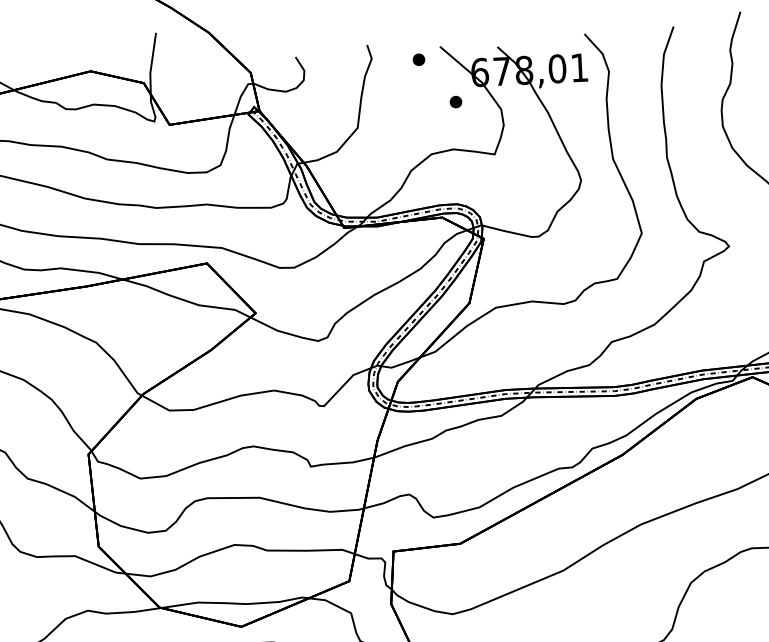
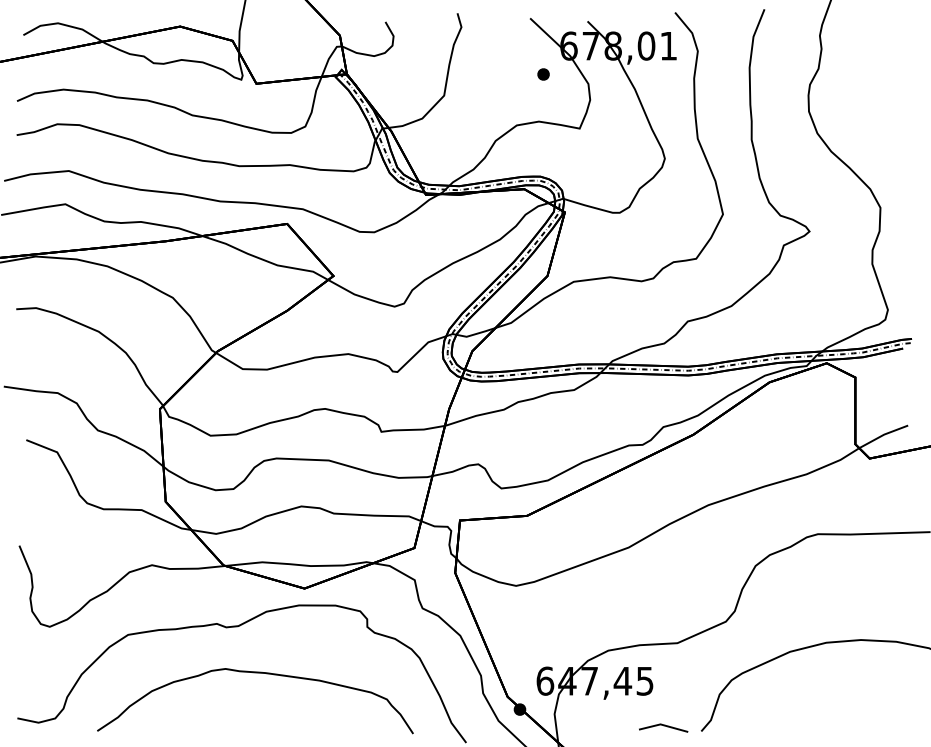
part: (418, 59) -> (508, 30), removed

